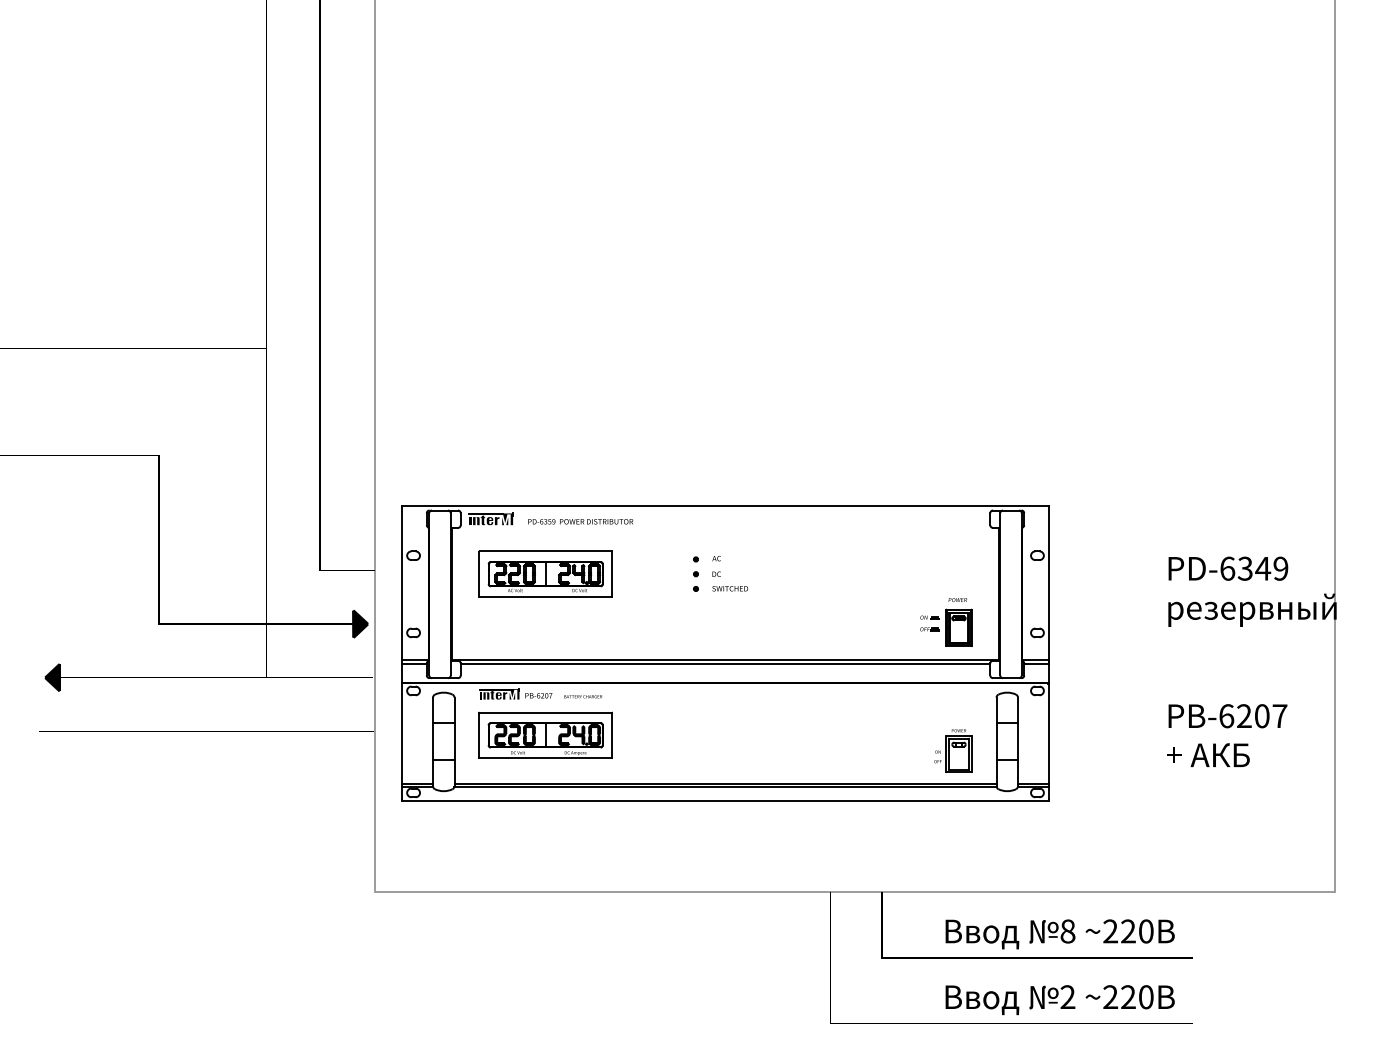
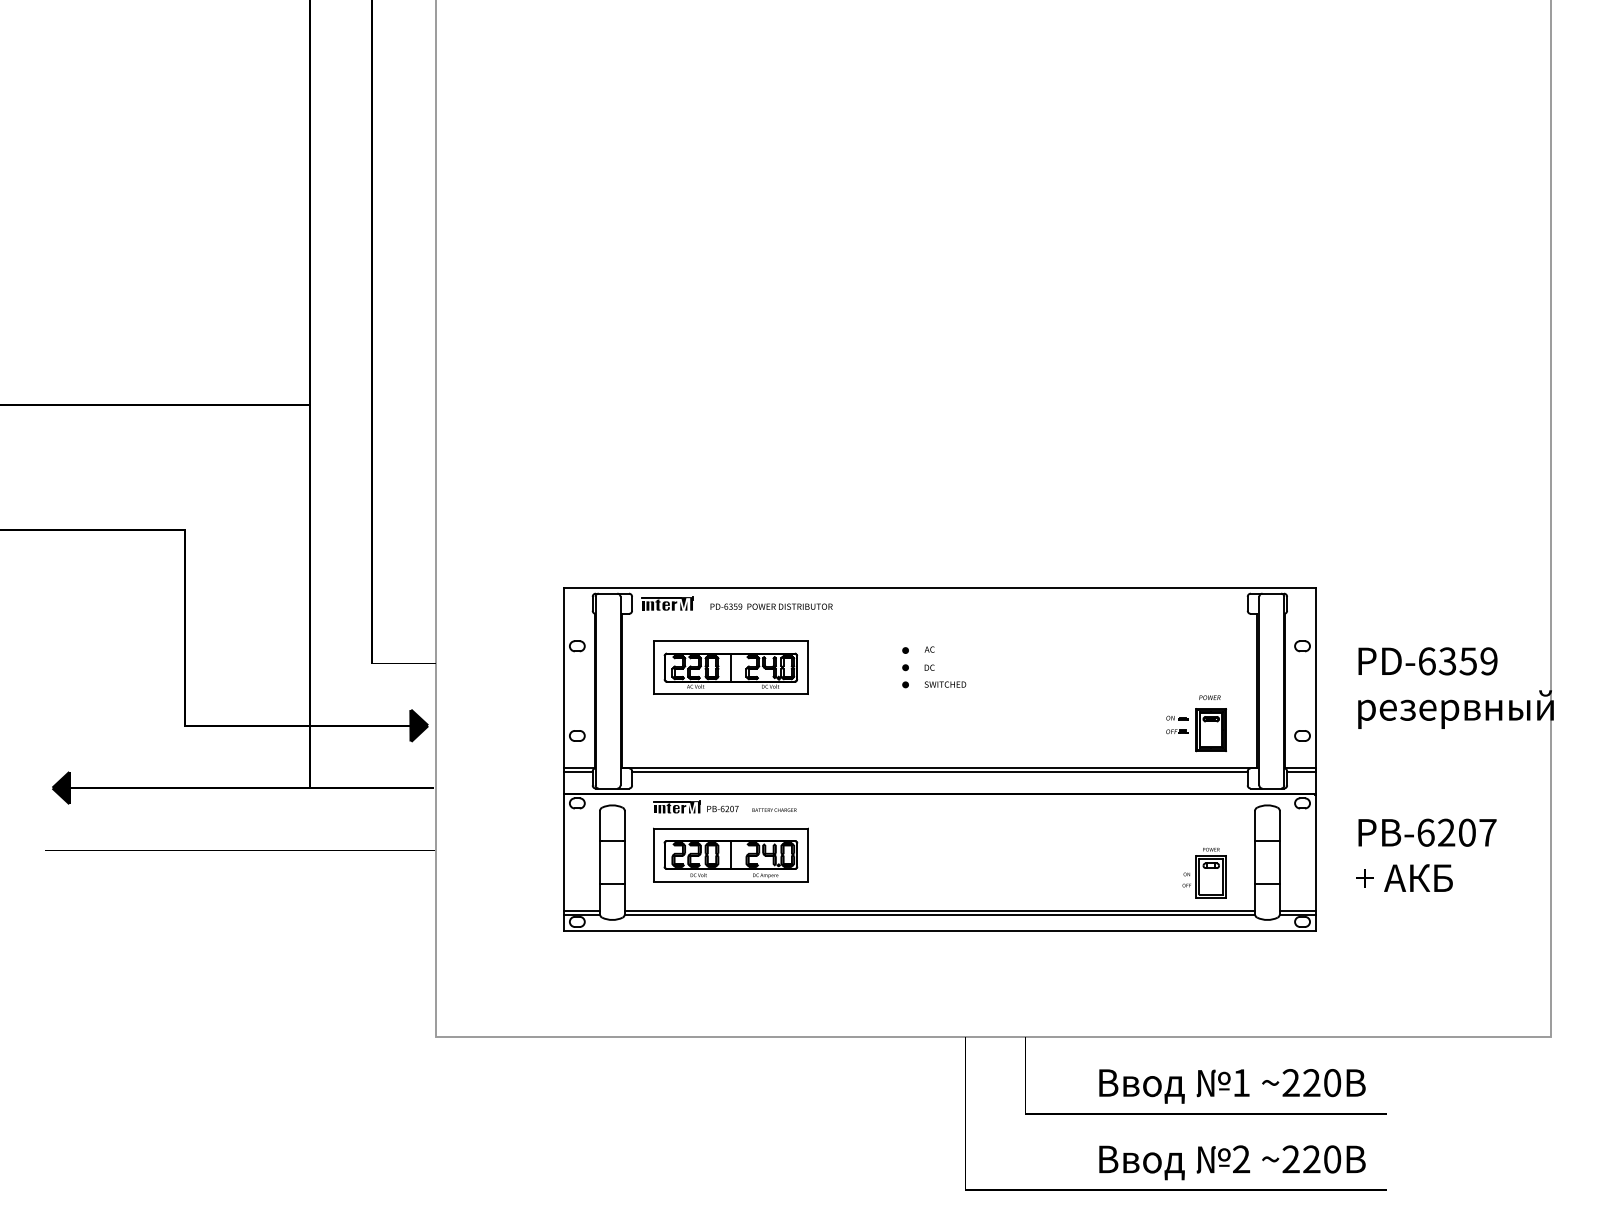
text: (1263, 568) -> (1468, 661), PD-6349 -> PD-6359
part: (725, 653) -> (939, 759), moved
text: (1067, 931) -> (1240, 1083), 8 -> 1

